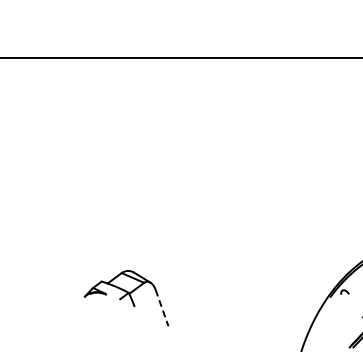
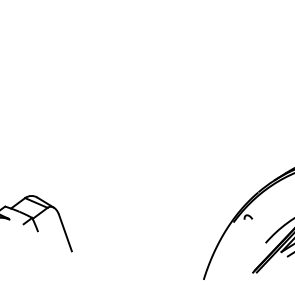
line: (162, 308) -> (65, 233), dashed -> solid

